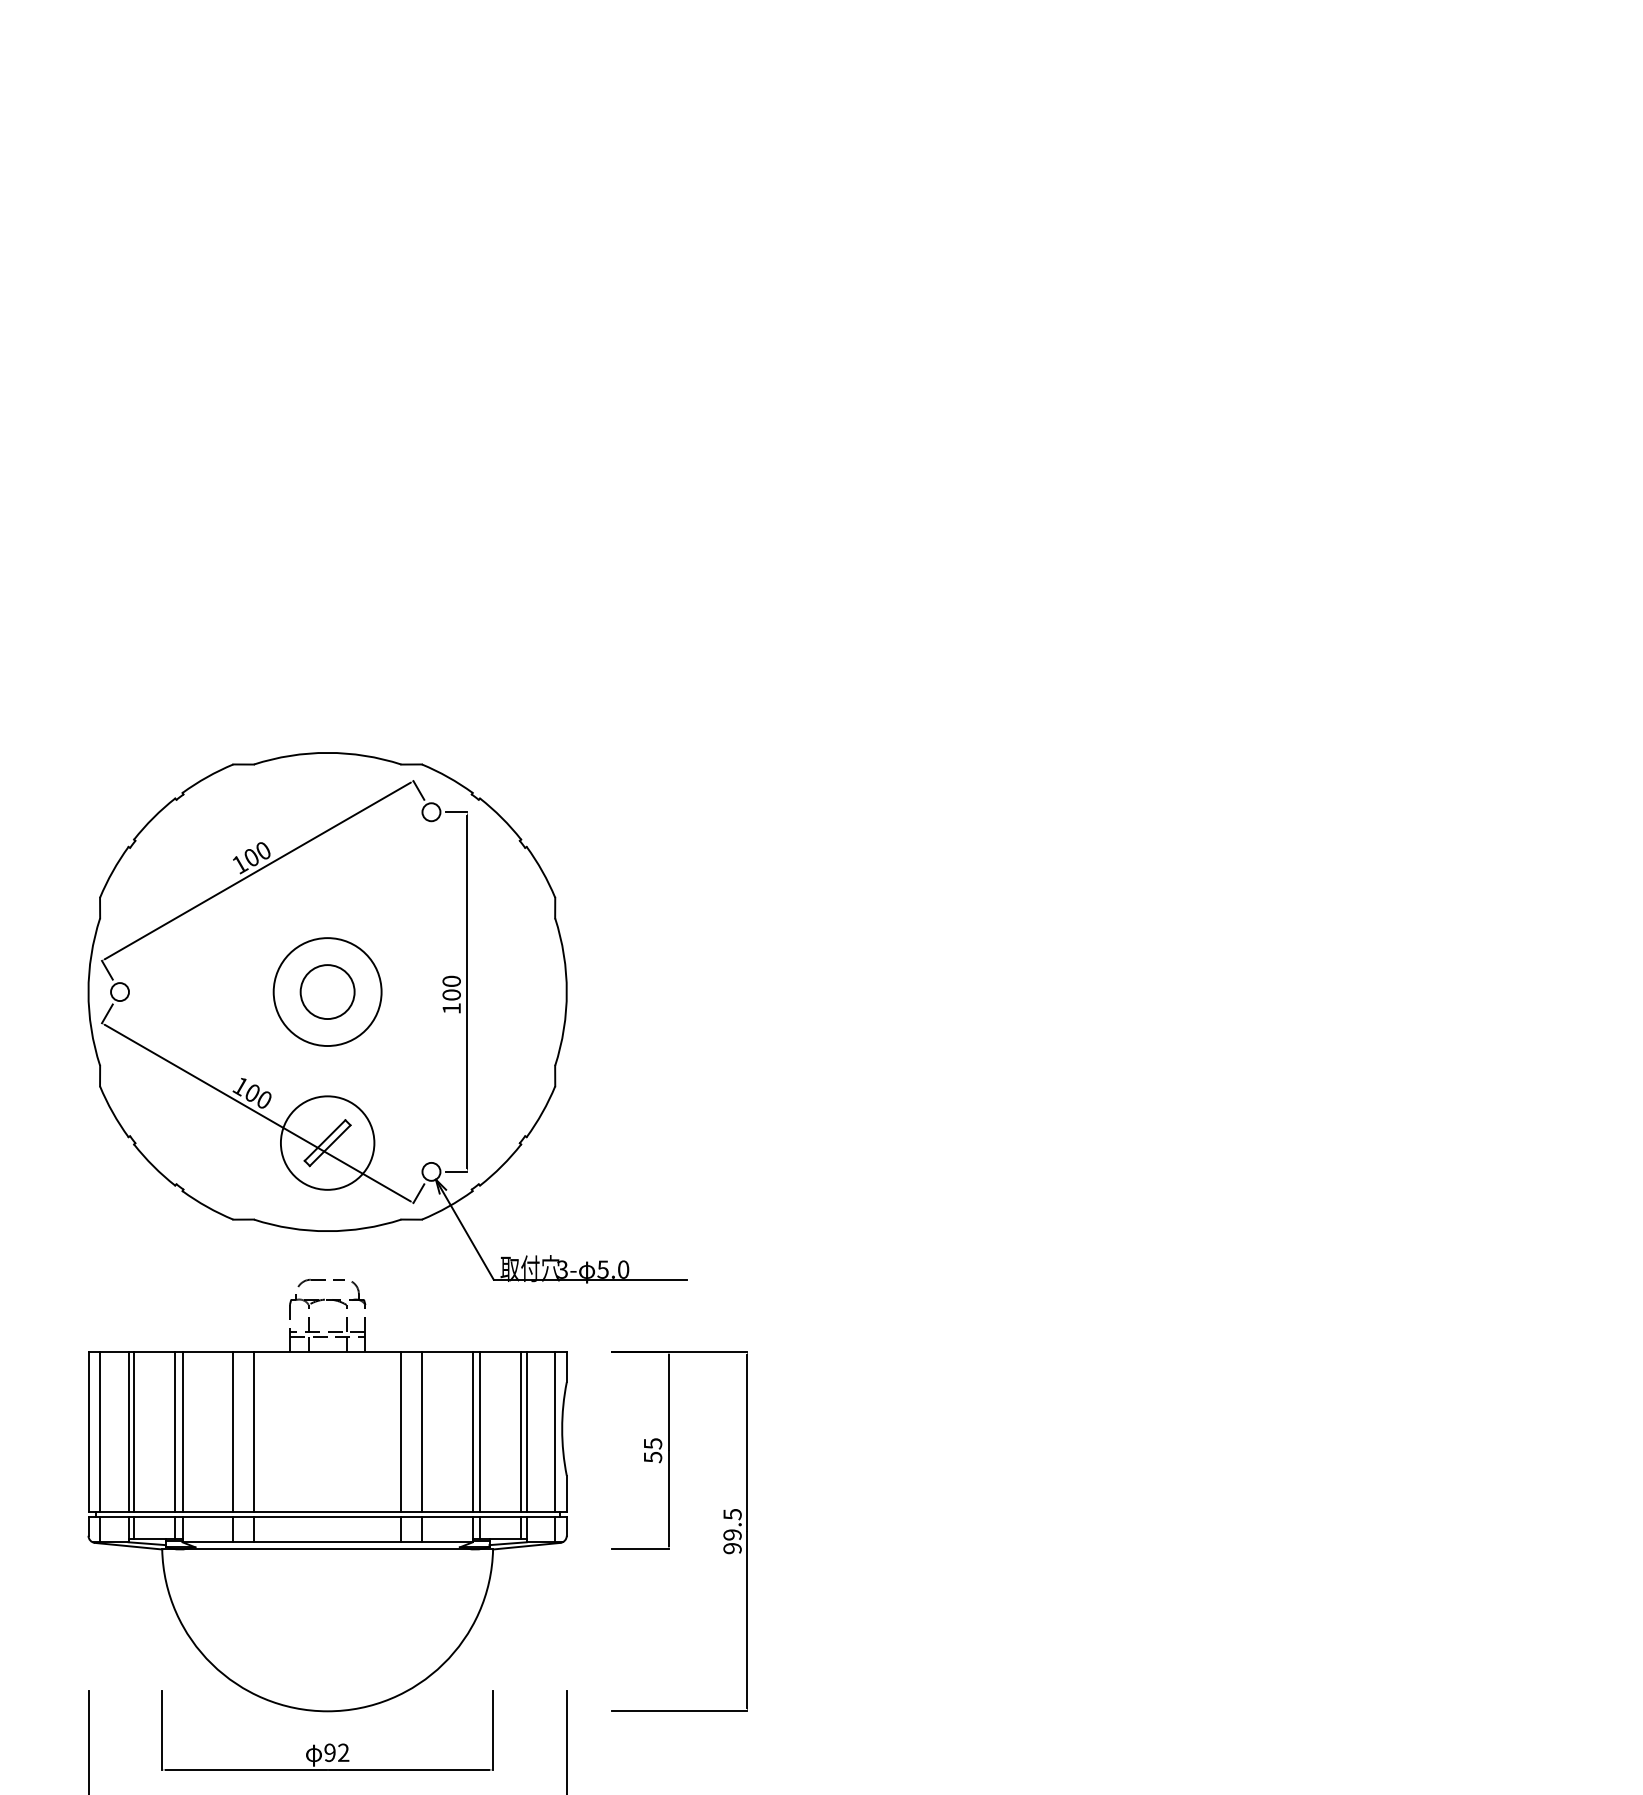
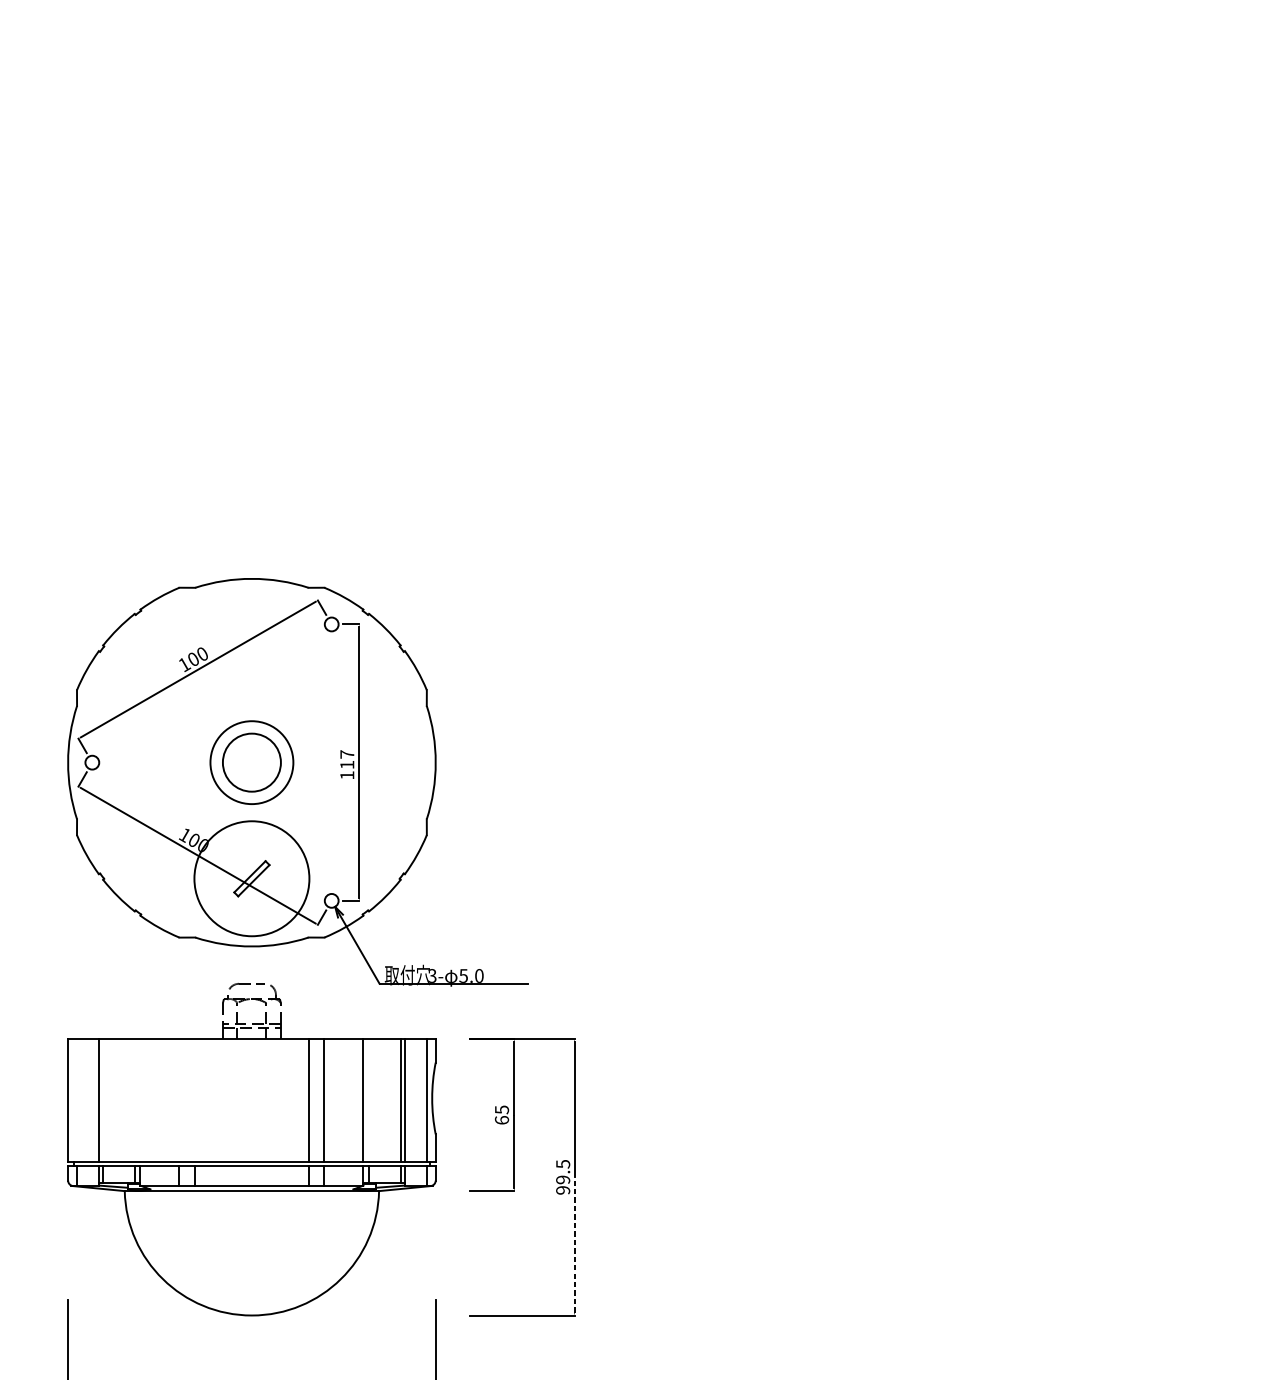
text: (451, 987) -> (347, 759), 100 -> 117
circle: (327, 992) -> (251, 763), size x1.4
circle: (327, 1142) -> (251, 878), size x1.6
line: (100, 1431) -> (77, 1100), removed
line: (134, 1431) -> (103, 1100), removed
line: (175, 1431) -> (134, 1100), removed
line: (182, 1431) -> (140, 1100), removed
line: (233, 1431) -> (179, 1100), removed
line: (253, 1431) -> (194, 1100), removed
line: (480, 1431) -> (369, 1100), removed
text: (652, 1457) -> (501, 1120), 55 -> 65
line: (747, 1619) -> (574, 1244), solid -> dashed
part: (328, 1743) -> (252, 1340), removed

